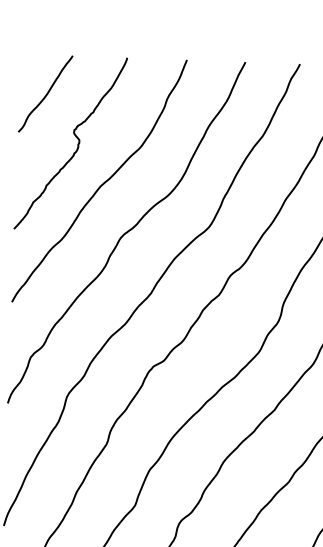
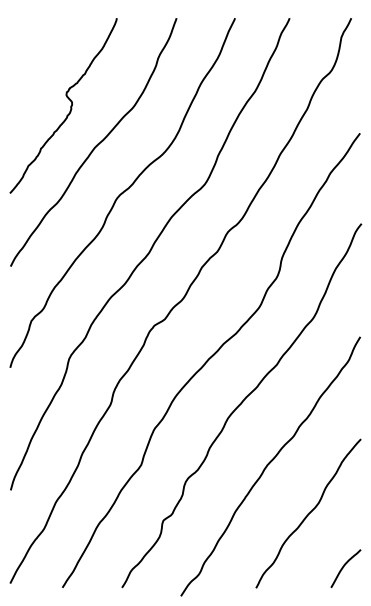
curve: (46, 94) -> (37, 57), removed

